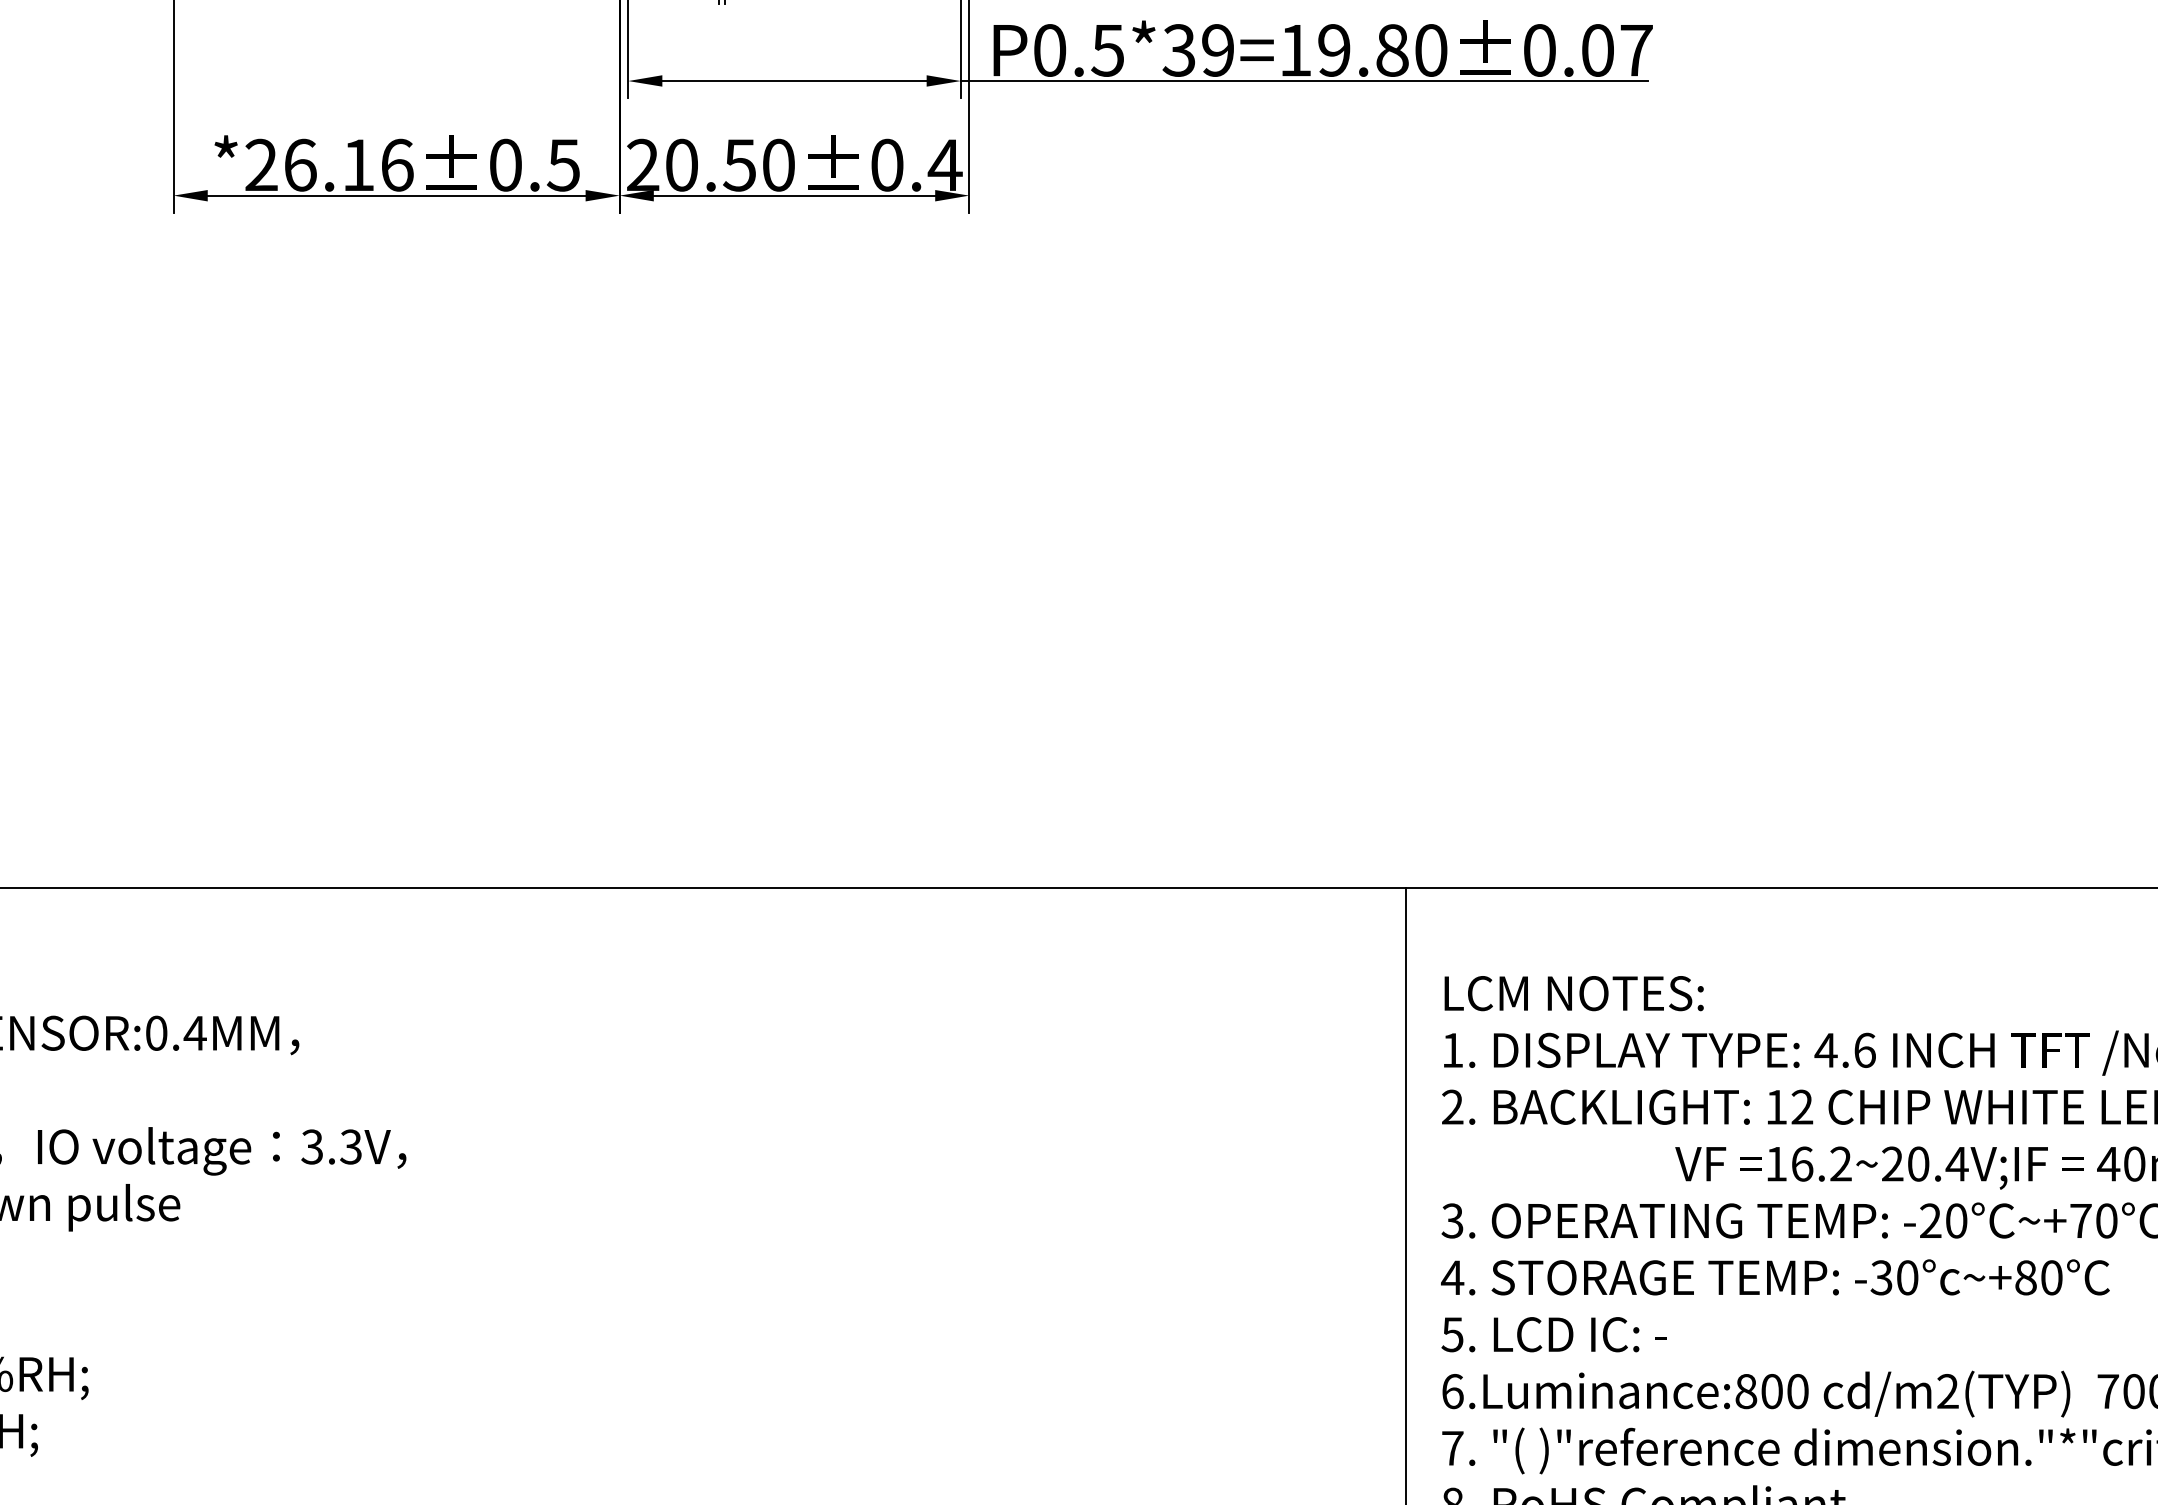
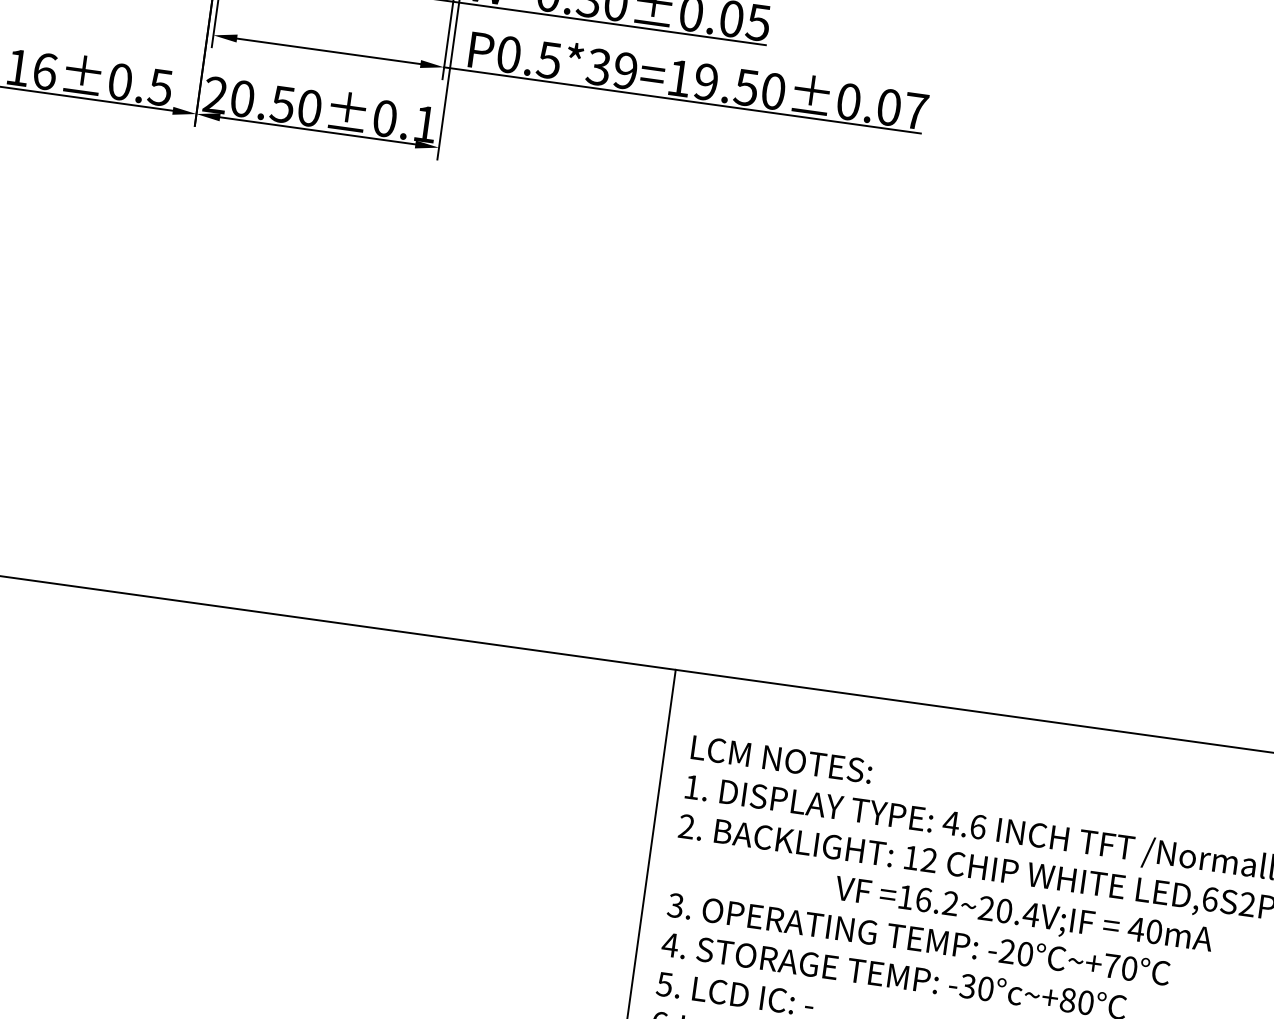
text: (1391, 50) -> (745, 87), P0.5*39=19.80 -> P0.5*39=19.50
text: (944, 164) -> (424, 123), 0.4 -> 0.1

